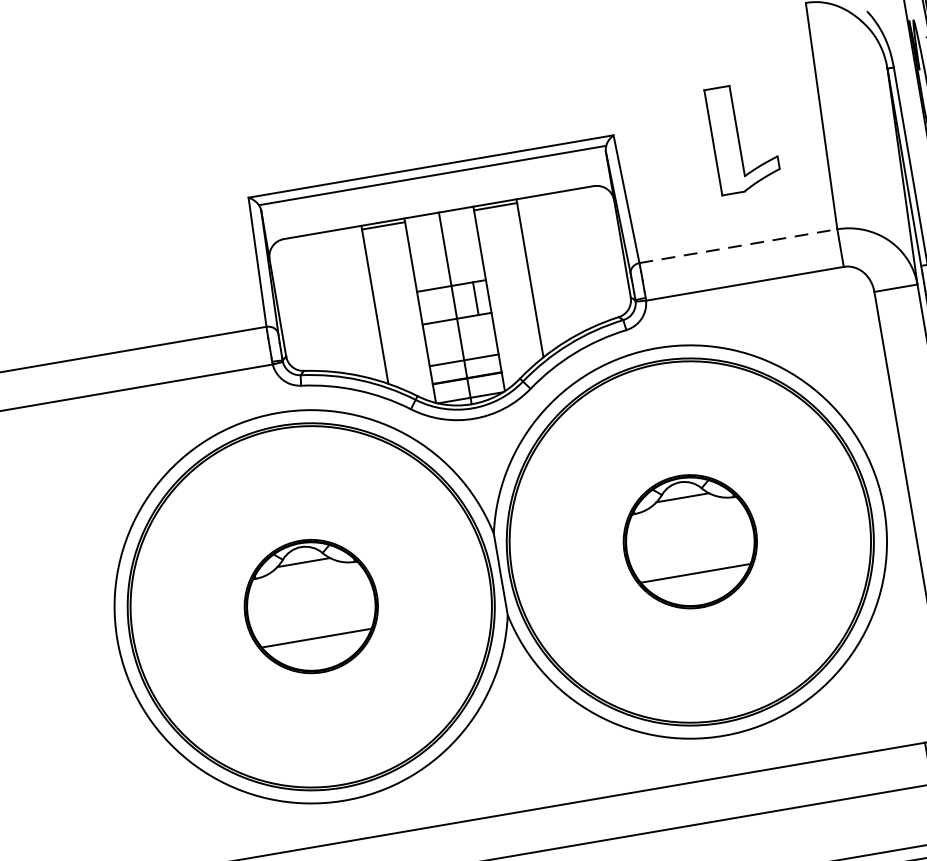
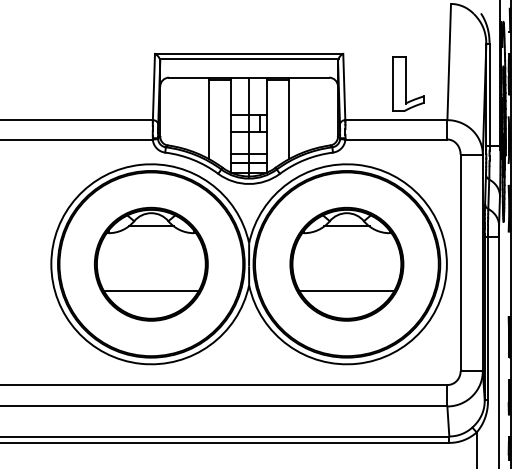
part: (743, 136) -> (408, 83), moved
line: (738, 246) -> (396, 120), dashed -> solid
part: (689, 540) -> (346, 263), size x1.67
part: (311, 605) -> (151, 263), size x1.67

